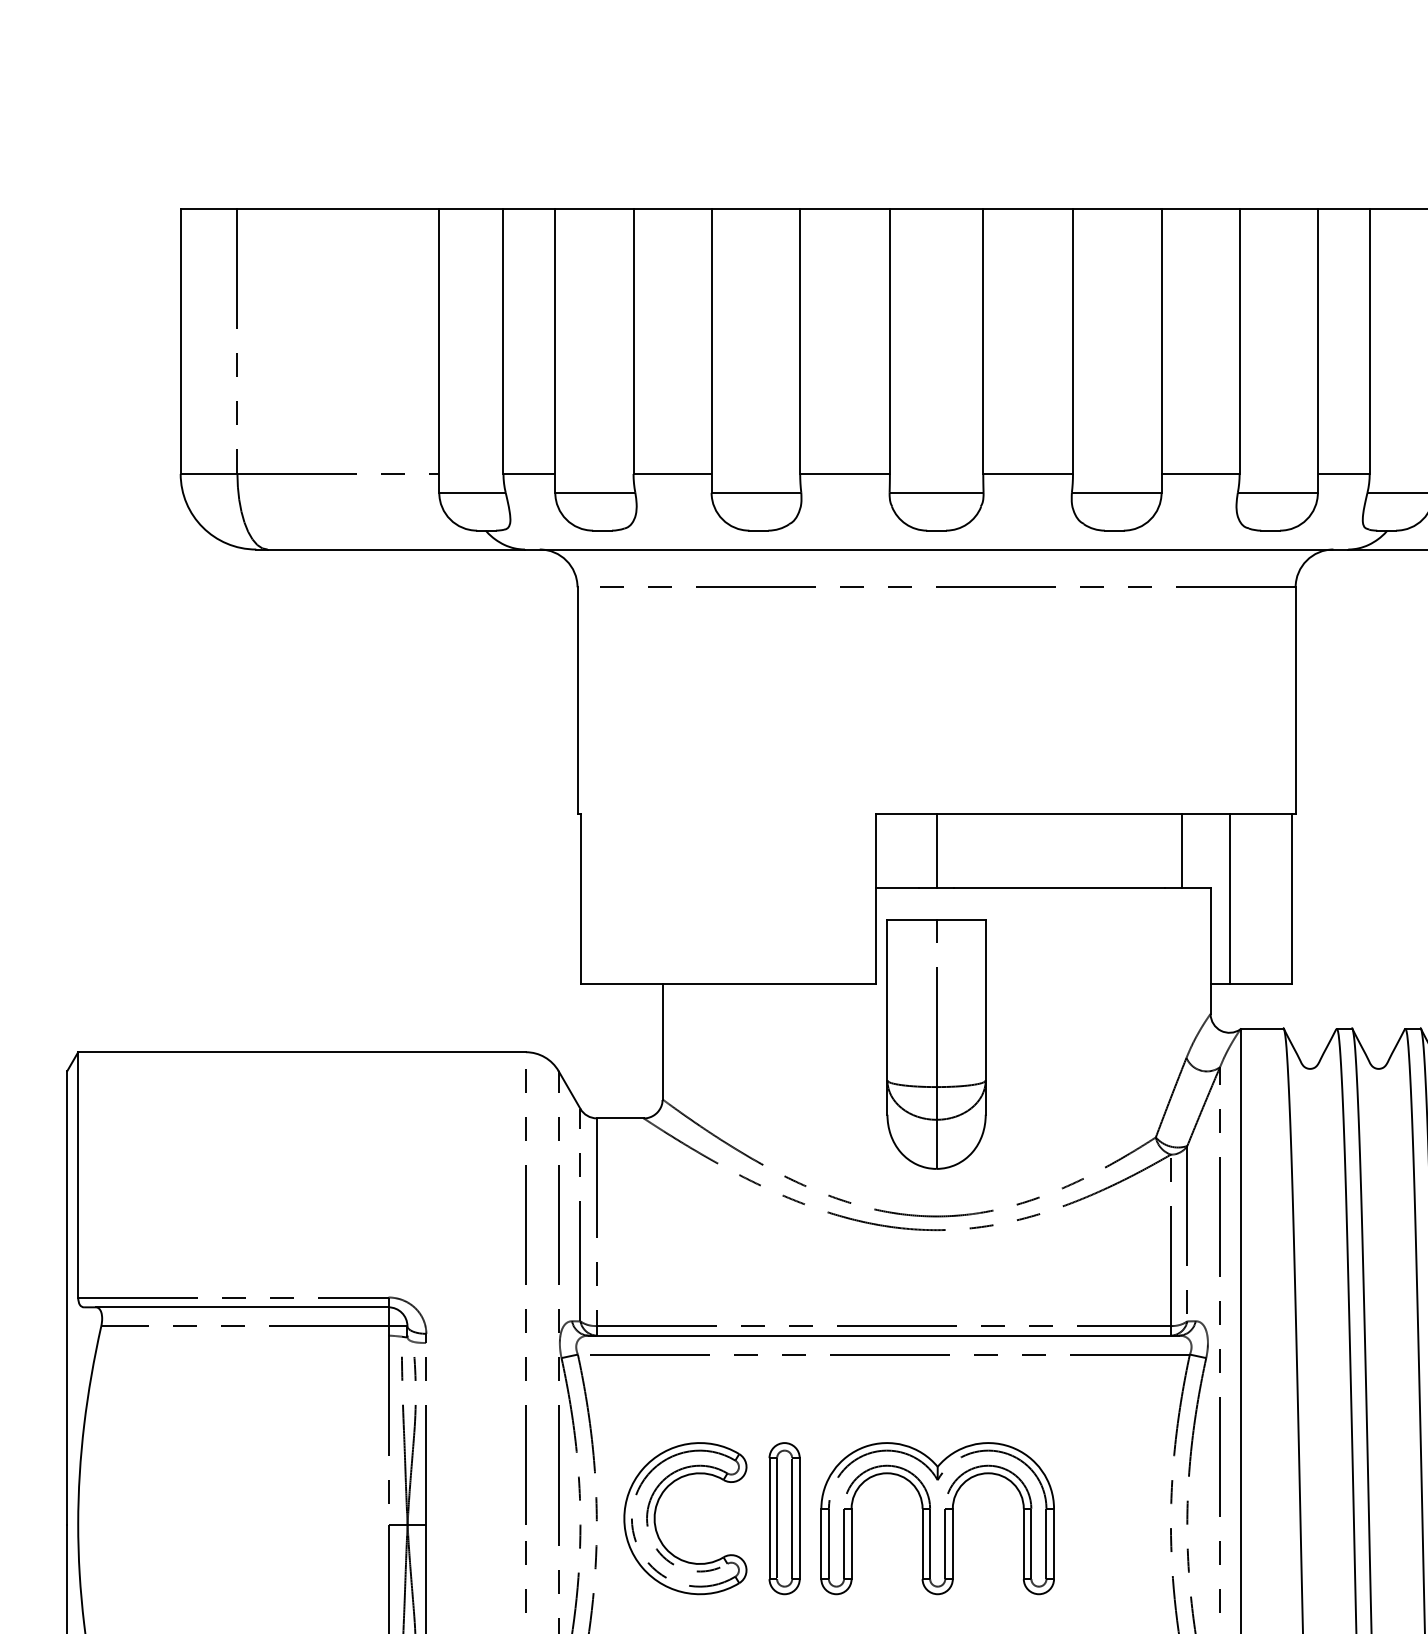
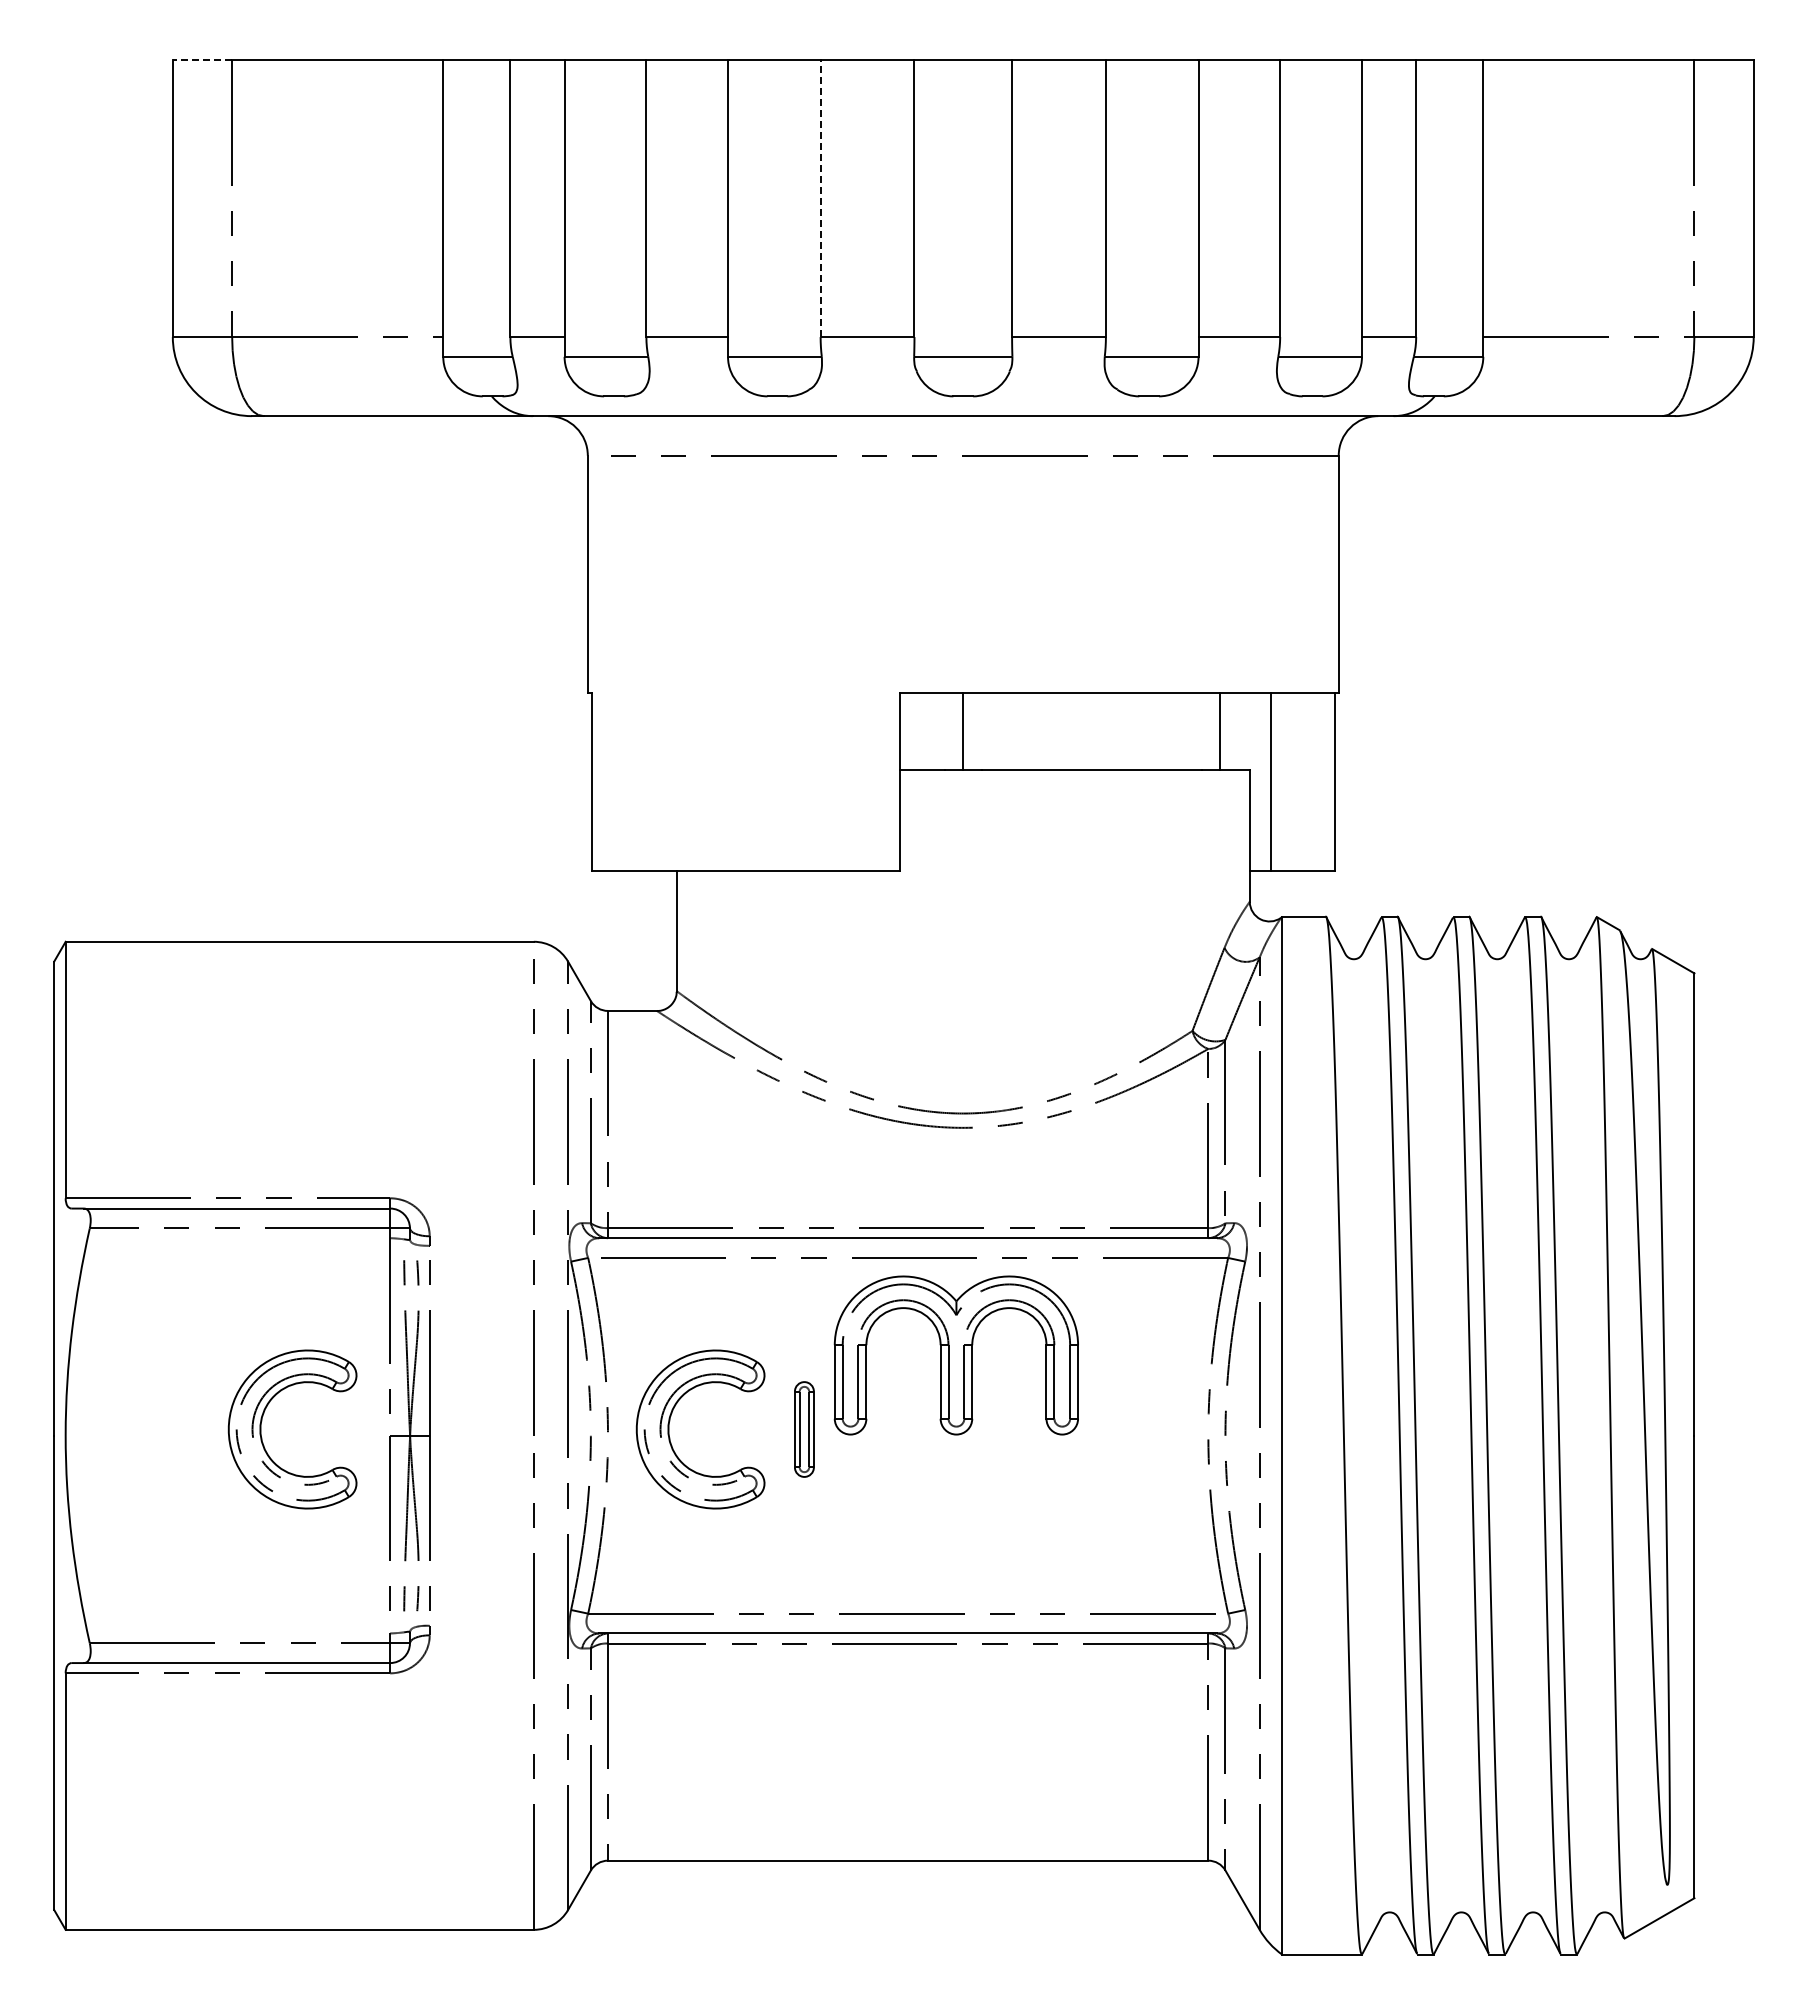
line: (209, 209) -> (202, 60), solid -> dashed
line: (800, 341) -> (820, 198), solid -> dashed
part: (936, 1044) -> (963, 933), removed
part: (265, 1518) -> (261, 1429), added
part: (784, 1518) -> (804, 1429), size x0.6
part: (936, 1518) -> (955, 1355), moved

